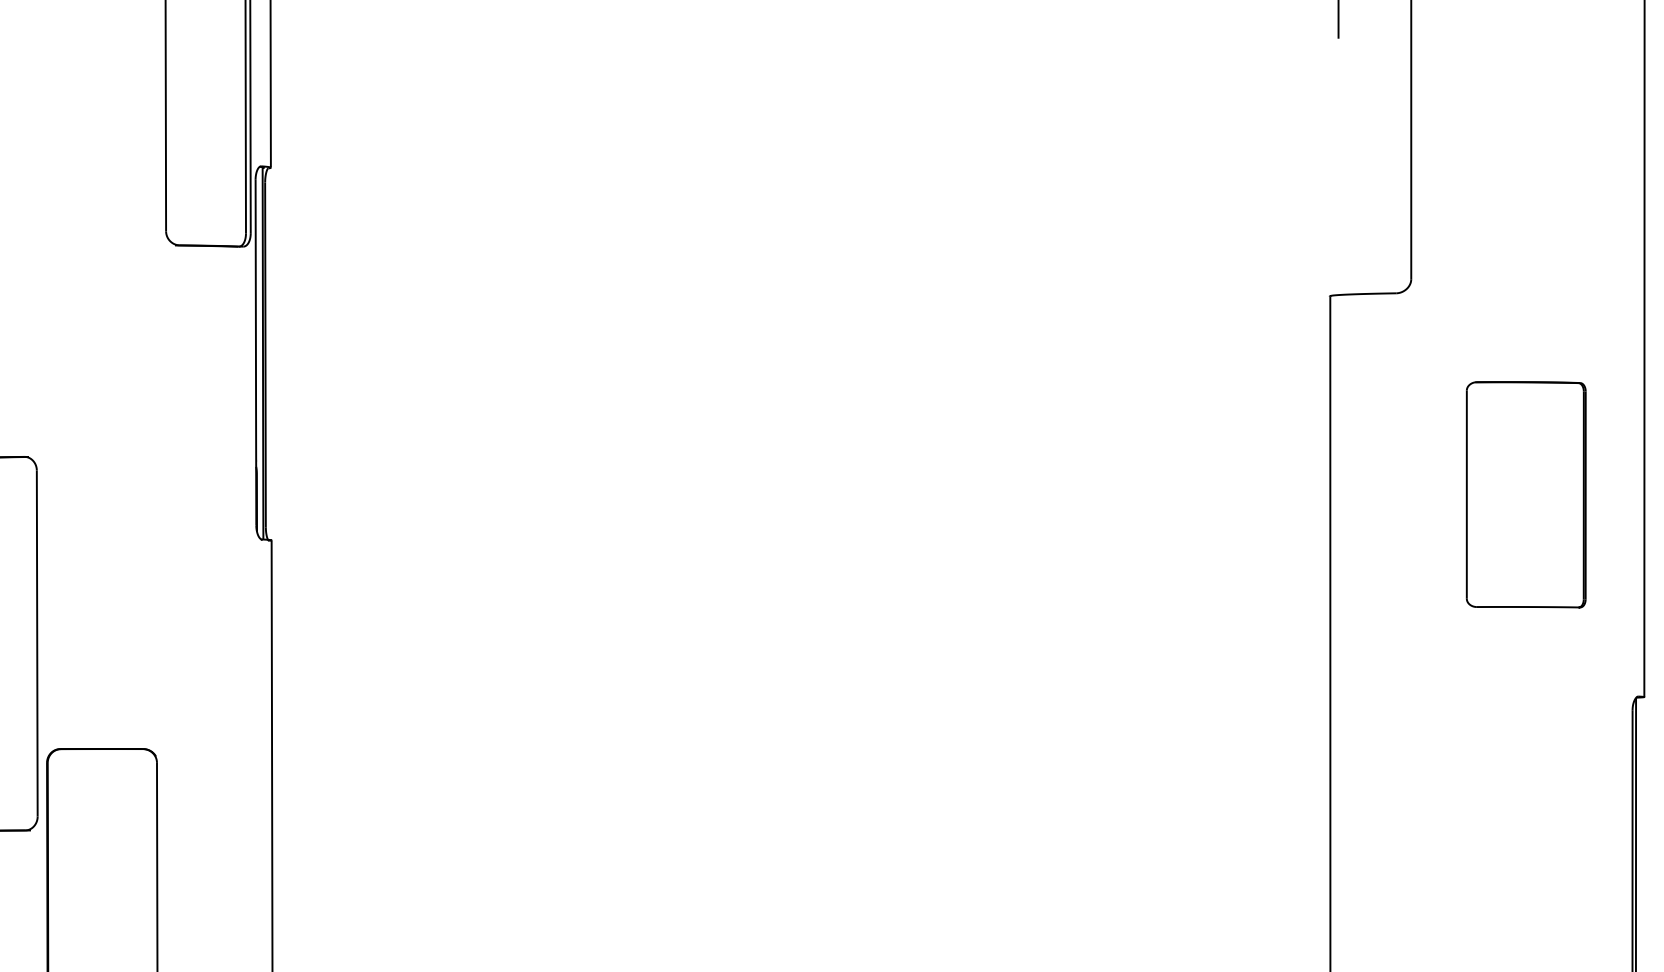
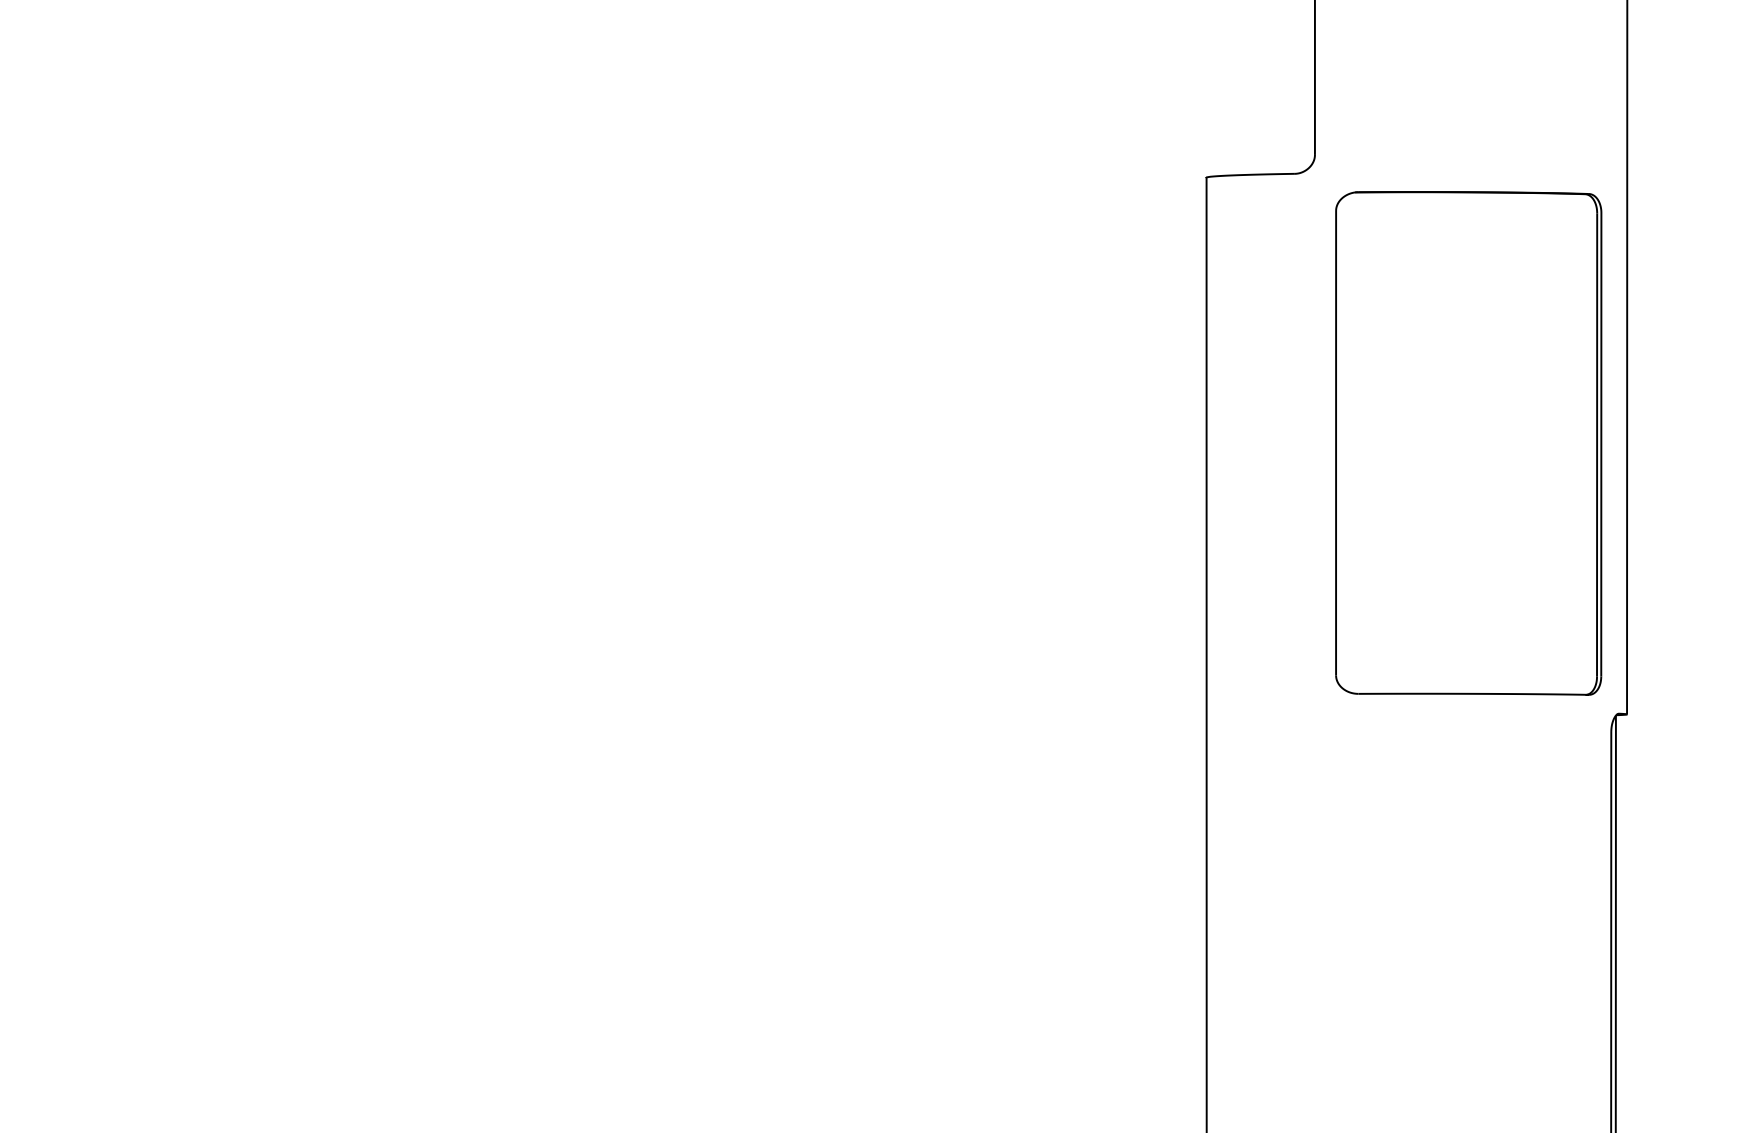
part: (1526, 494) -> (1469, 443), size x1.67

